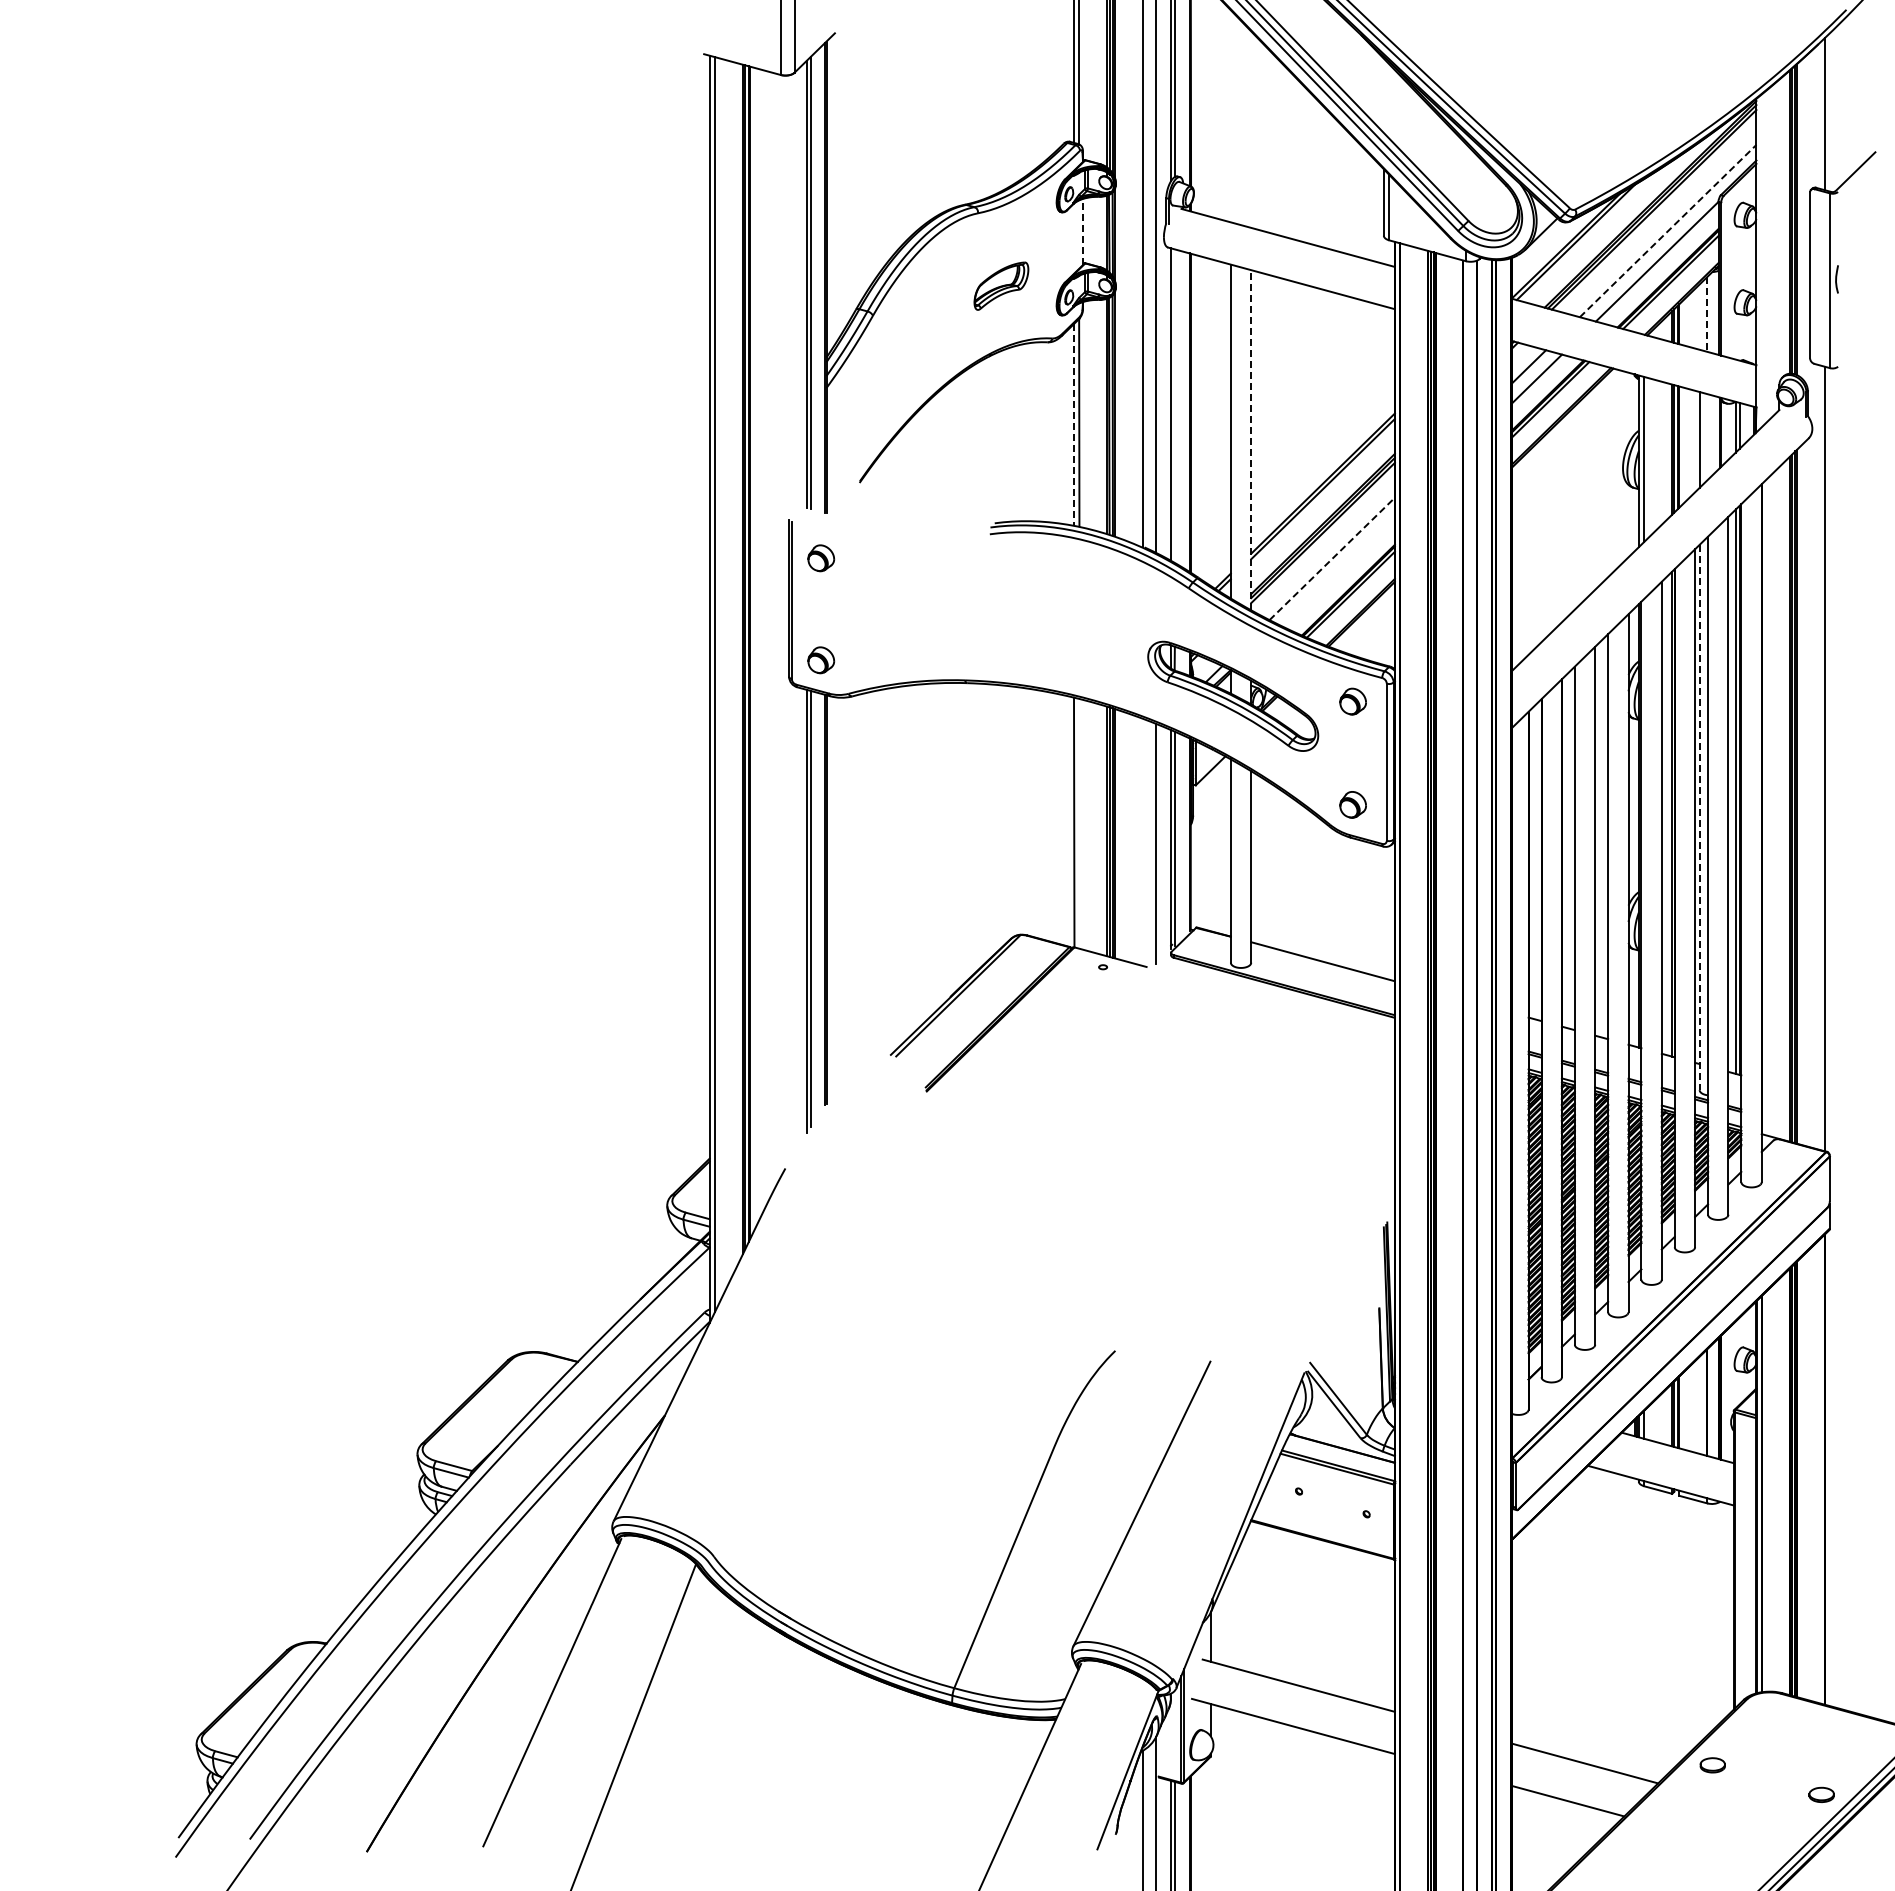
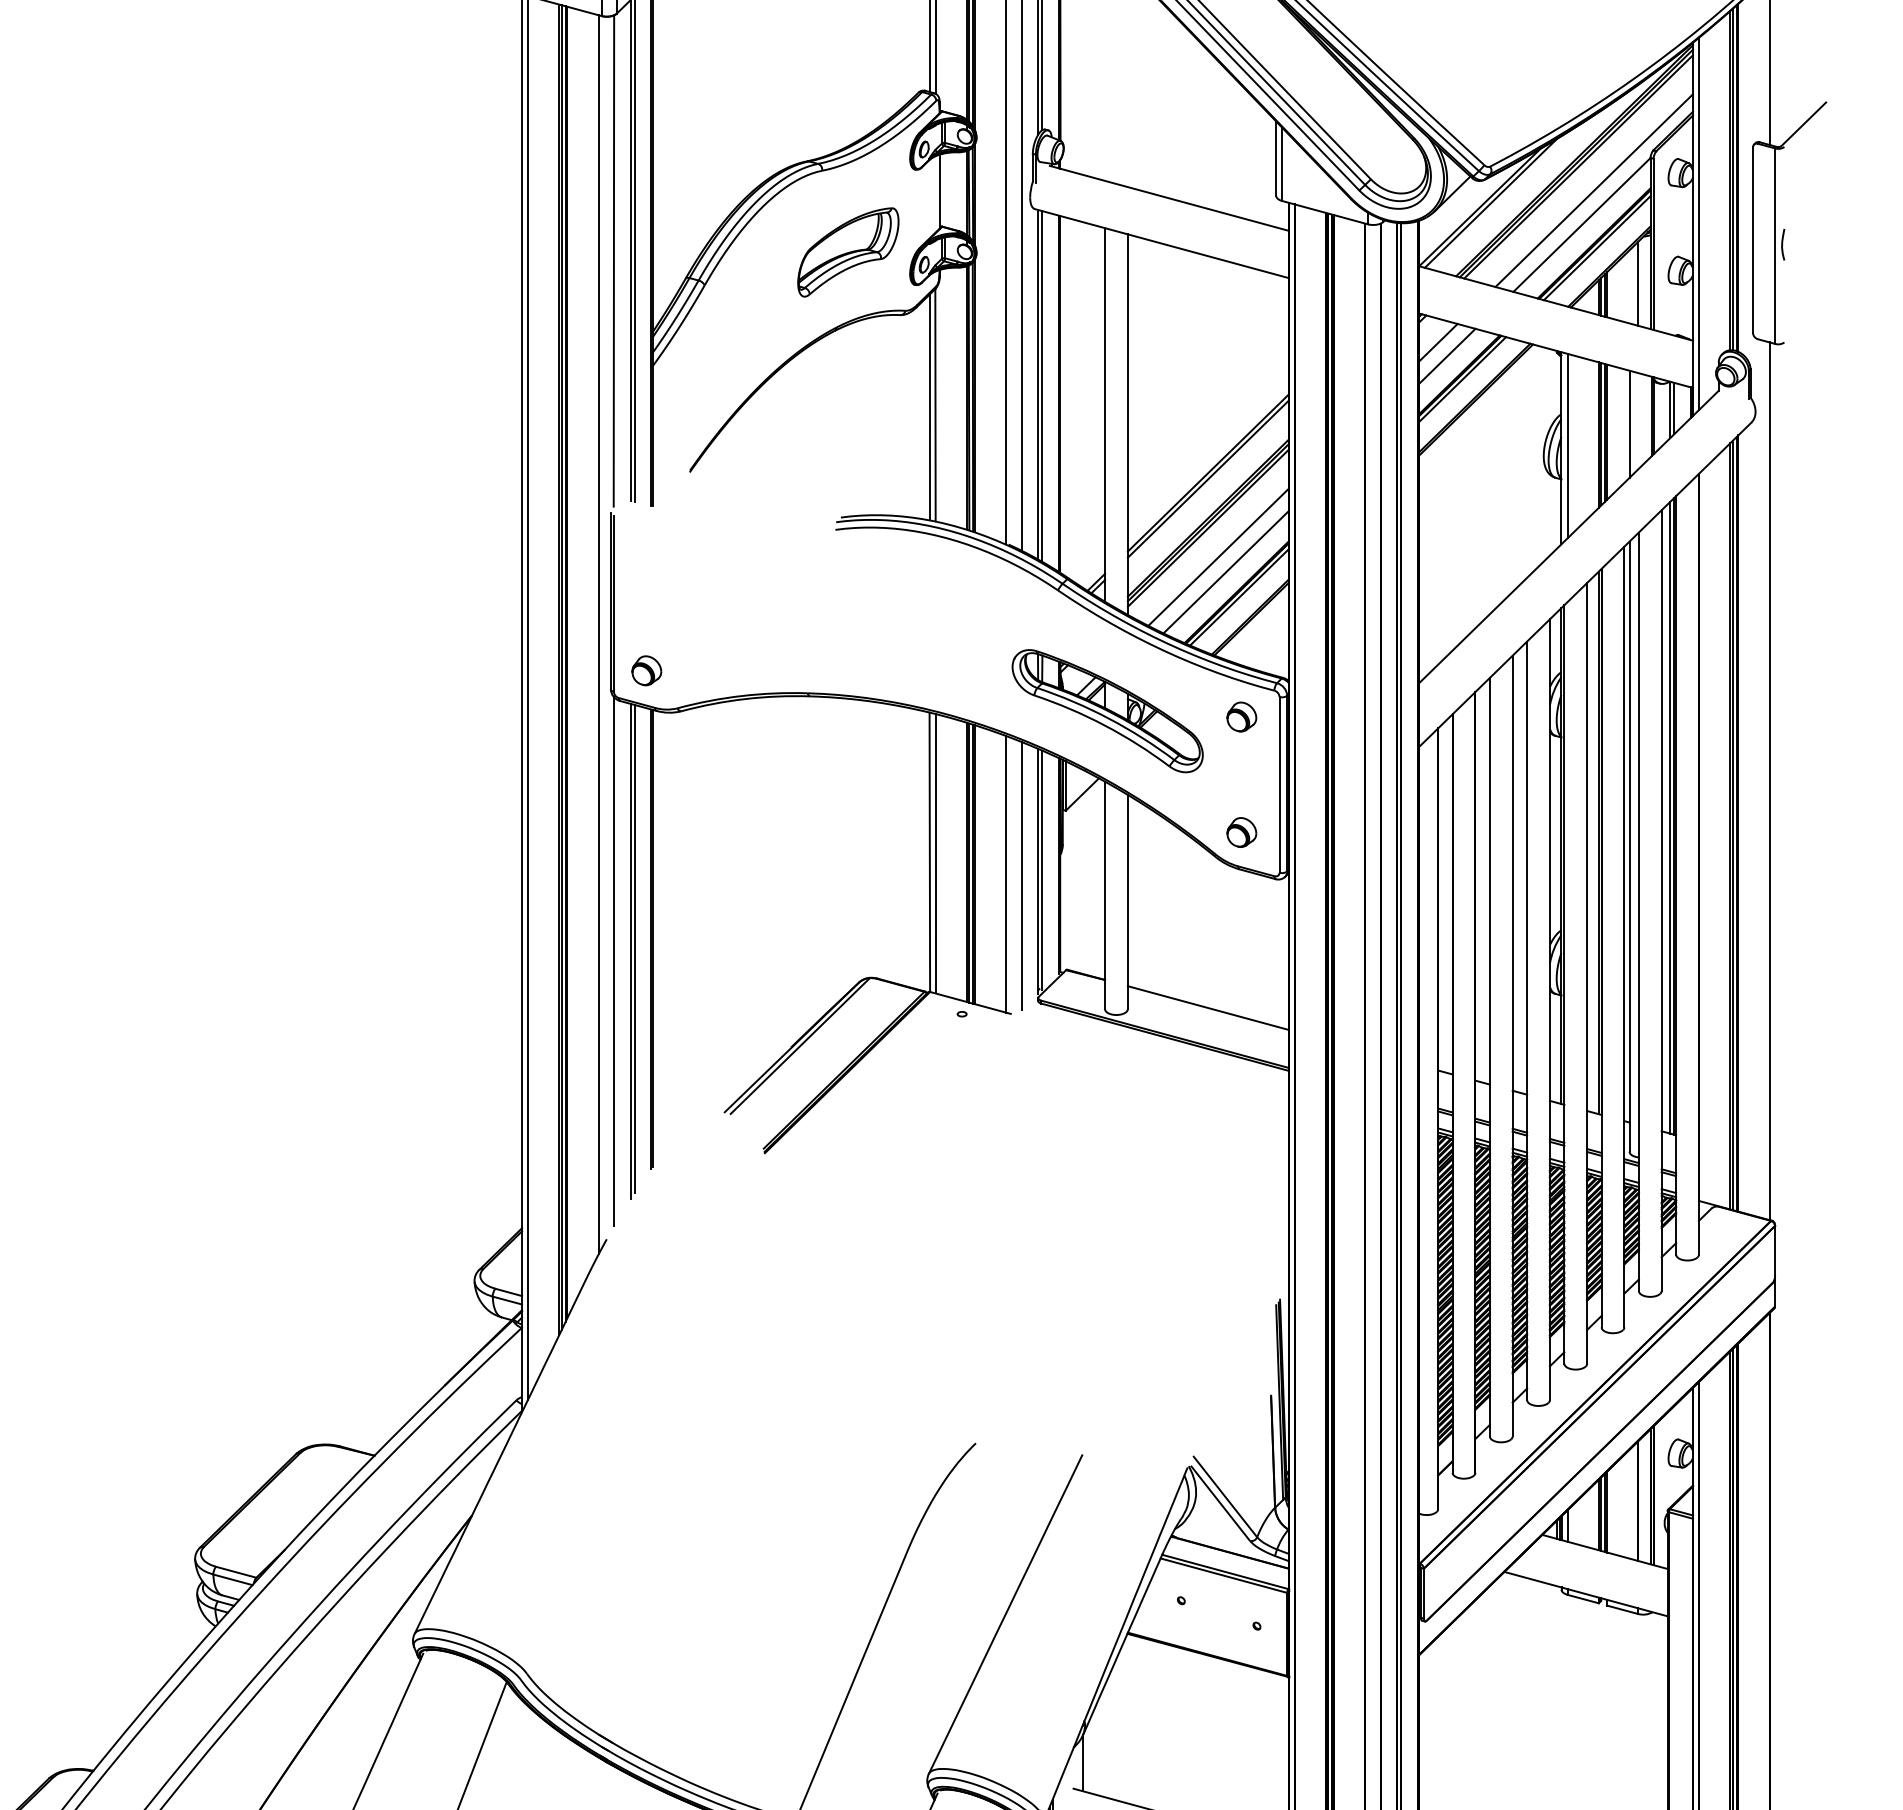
line: (1668, 230) -> (1594, 189), dashed -> solid
line: (1083, 231) -> (940, 191), dashed -> solid
line: (1761, 260) -> (1698, 223), added
part: (1001, 285) -> (848, 251), size x1.67
line: (791, 293) -> (613, 260), added
line: (1707, 314) -> (1638, 283), dashed -> solid
line: (1174, 405) -> (1042, 385), added
line: (1074, 424) -> (930, 407), dashed -> solid
line: (1251, 439) -> (1128, 423), dashed -> solid
part: (821, 558) -> (647, 556), removed
line: (1332, 558) -> (1218, 556), dashed -> solid
line: (1338, 571) -> (1225, 571), added
line: (778, 627) -> (598, 634), added
line: (1699, 817) -> (1629, 846), dashed -> solid
line: (1079, 823) -> (935, 853), added
line: (1142, 841) -> (1006, 873), added
line: (792, 919) -> (614, 960), added

